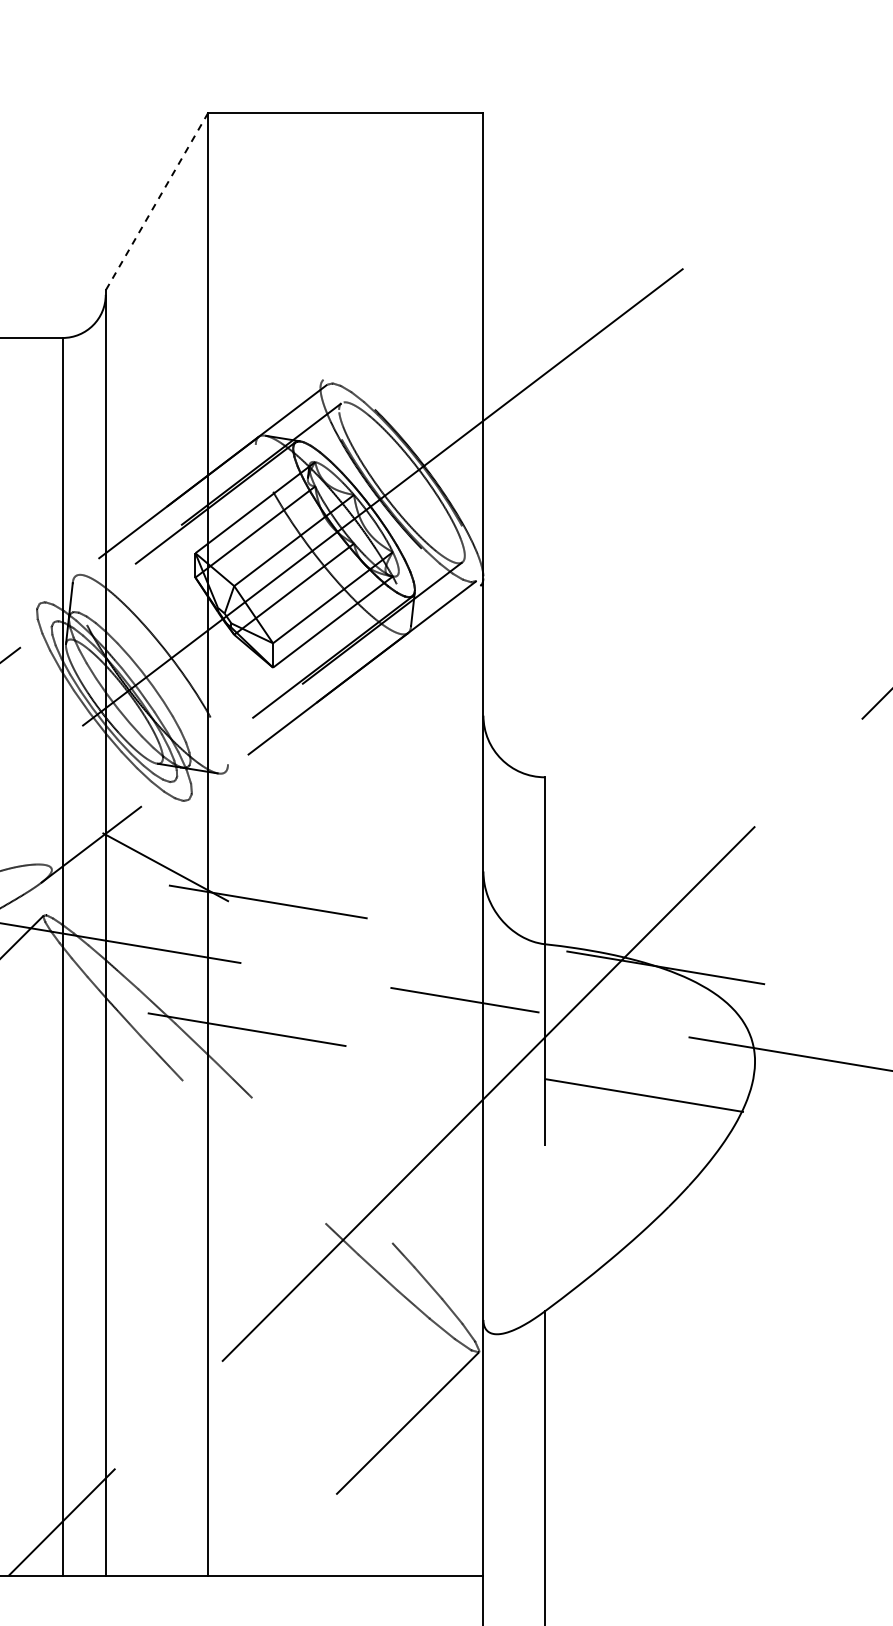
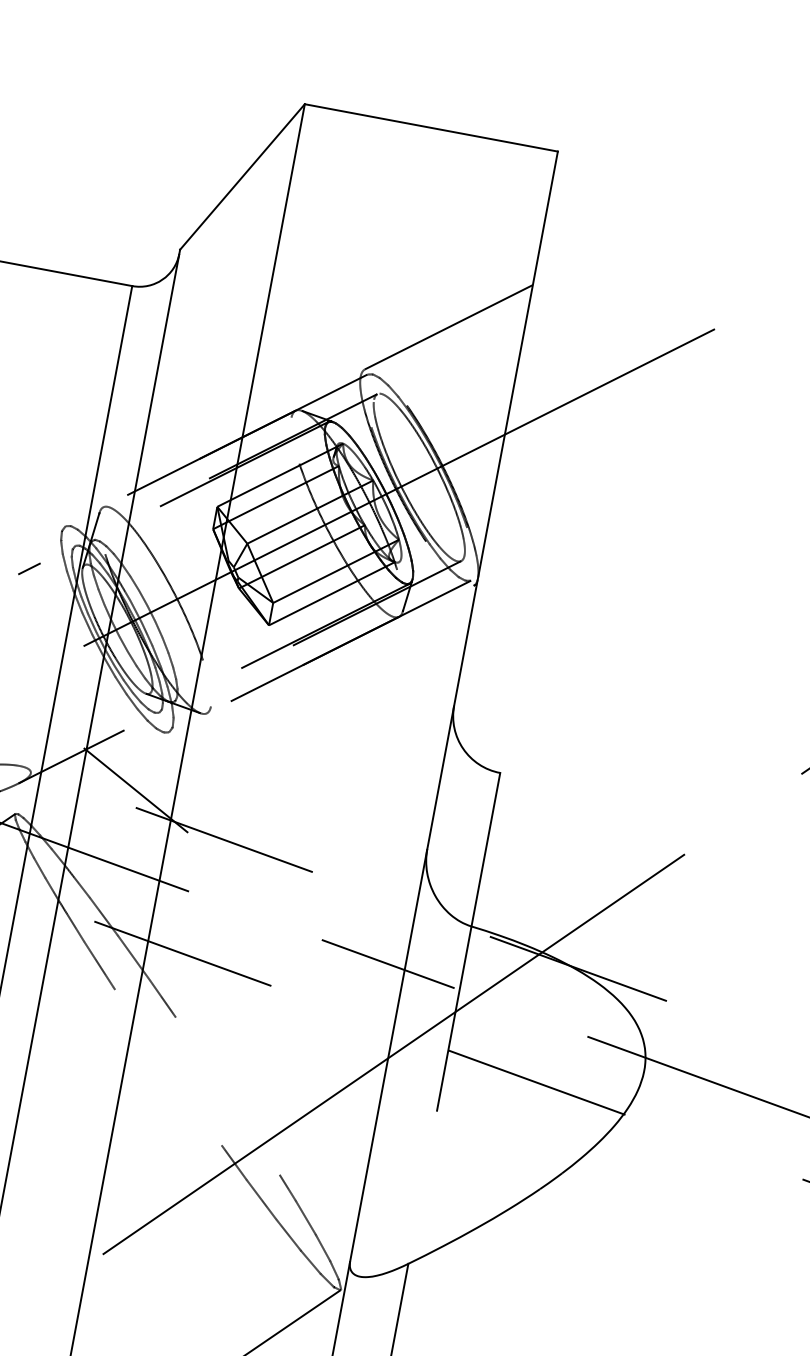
line: (156, 202) -> (241, 177), dashed -> solid
line: (403, 318) -> (449, 326), added

